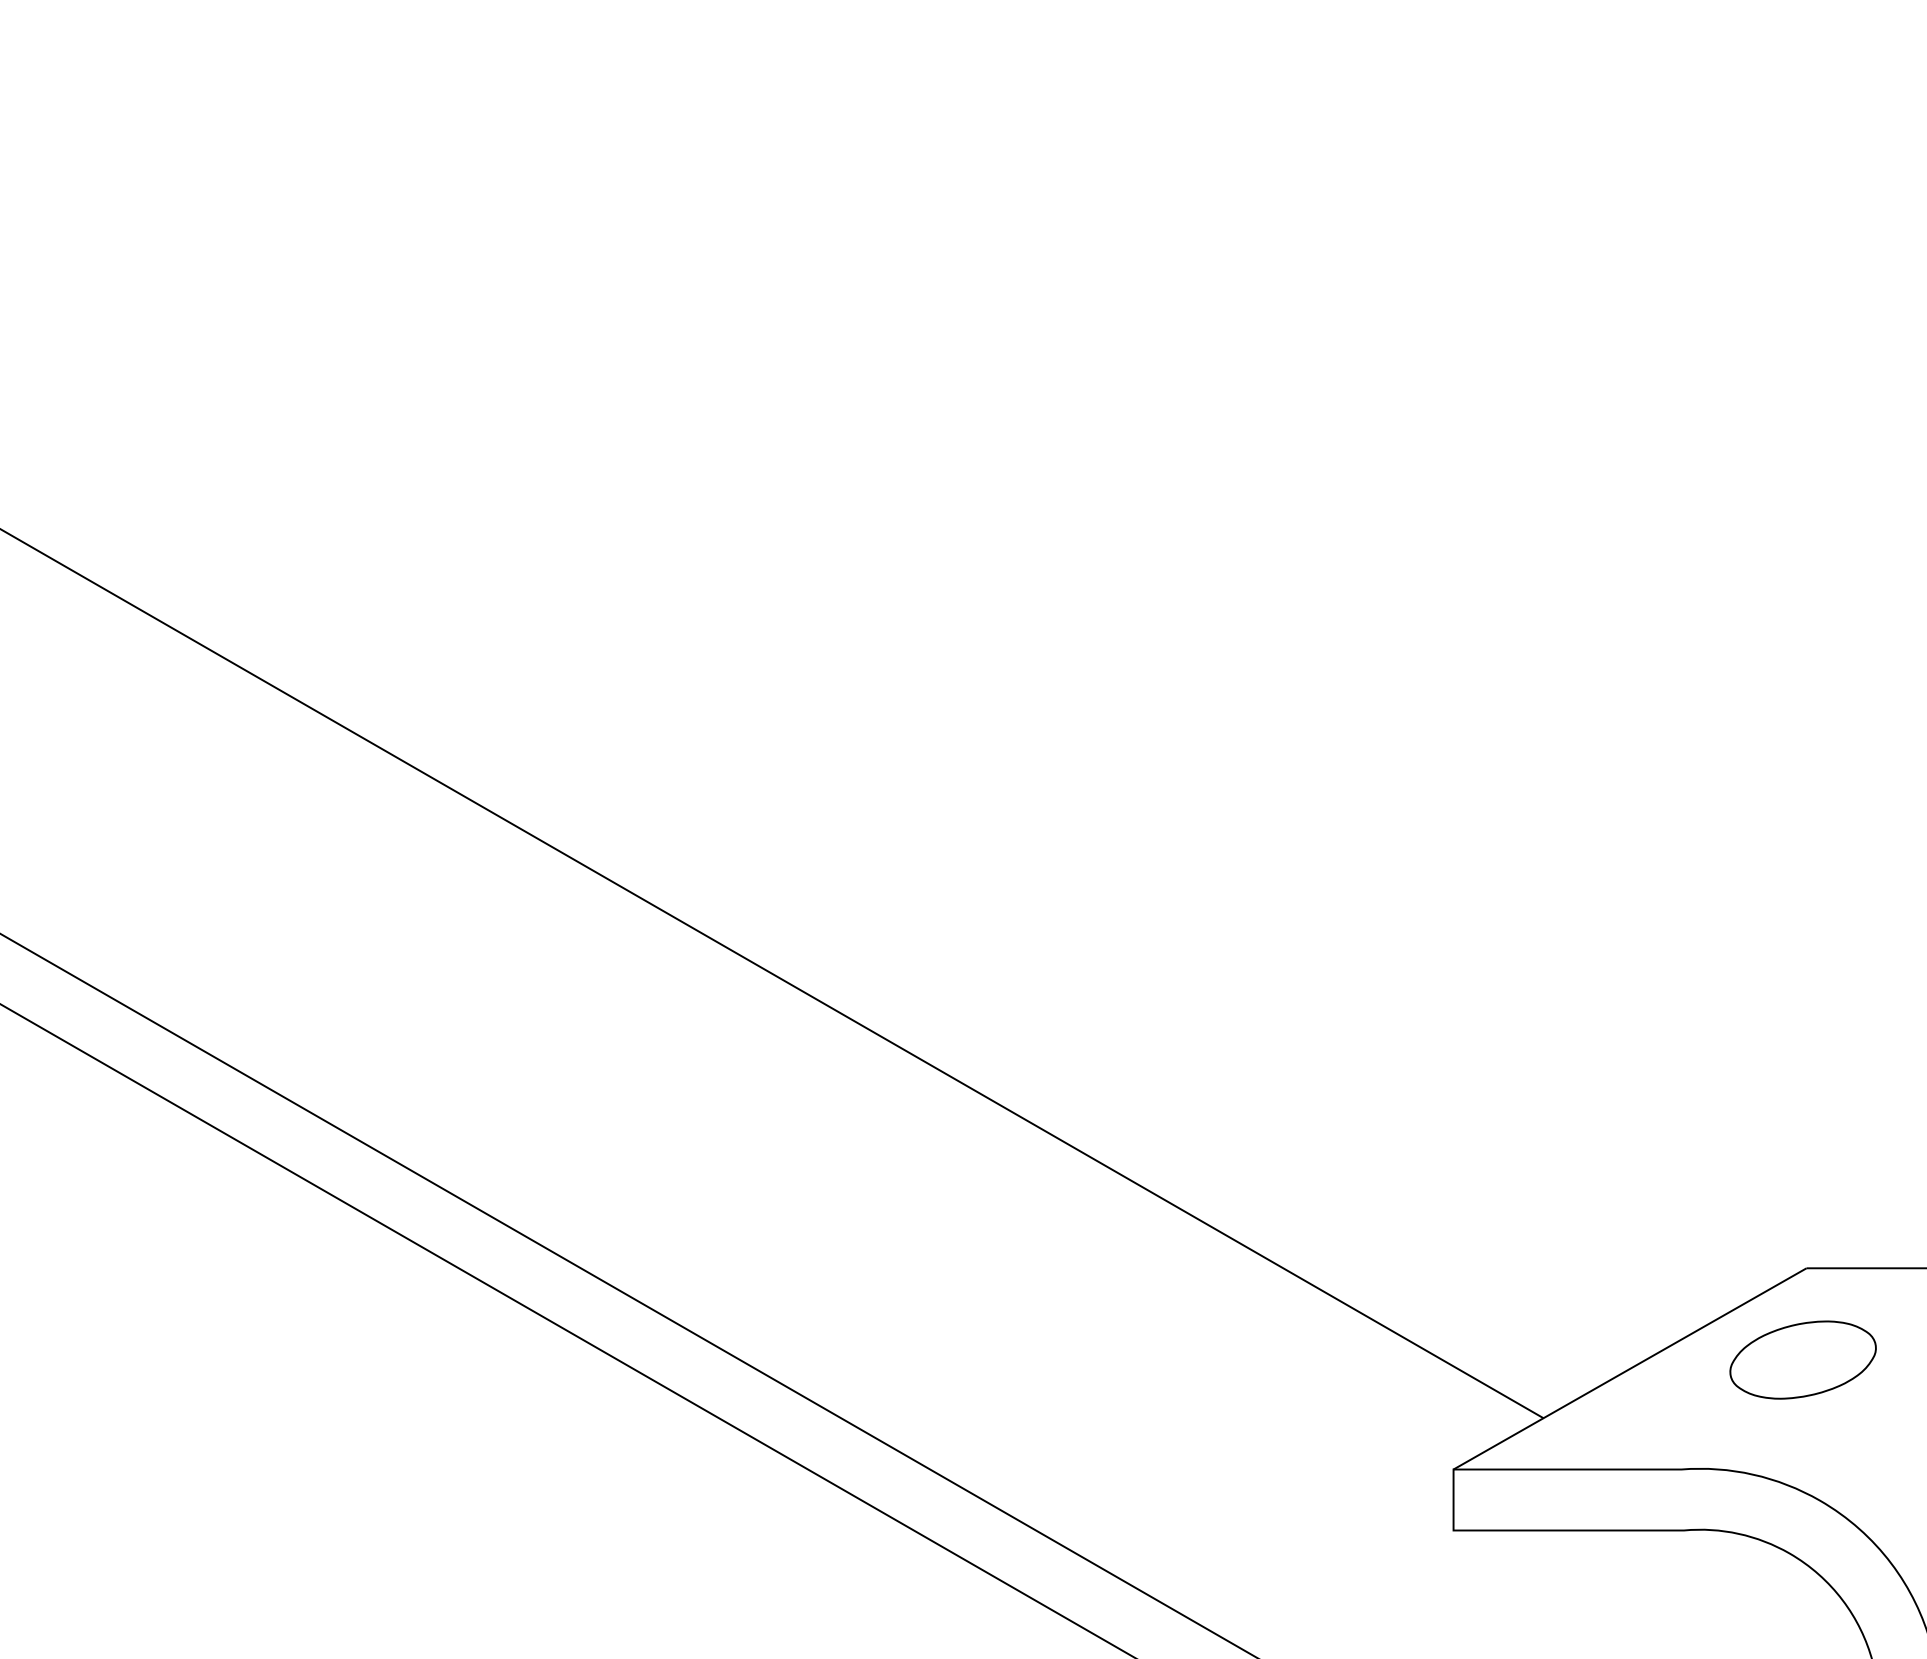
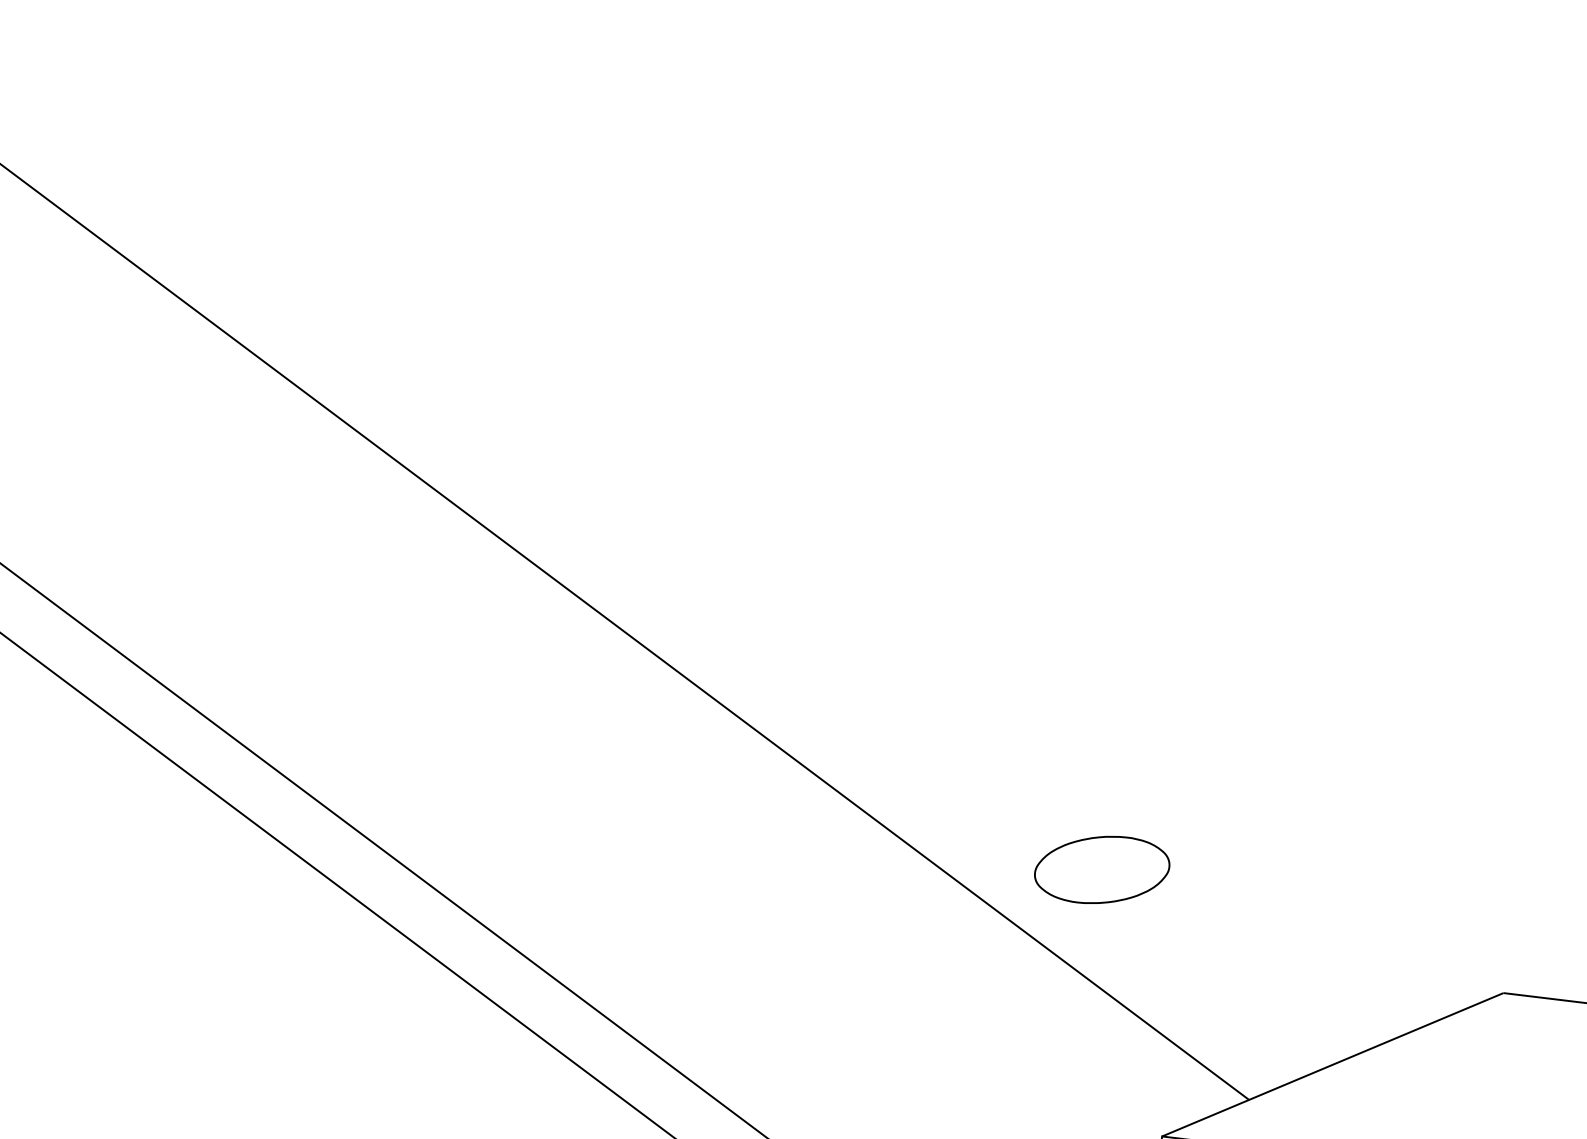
part: (1802, 1359) -> (1101, 869), moved

